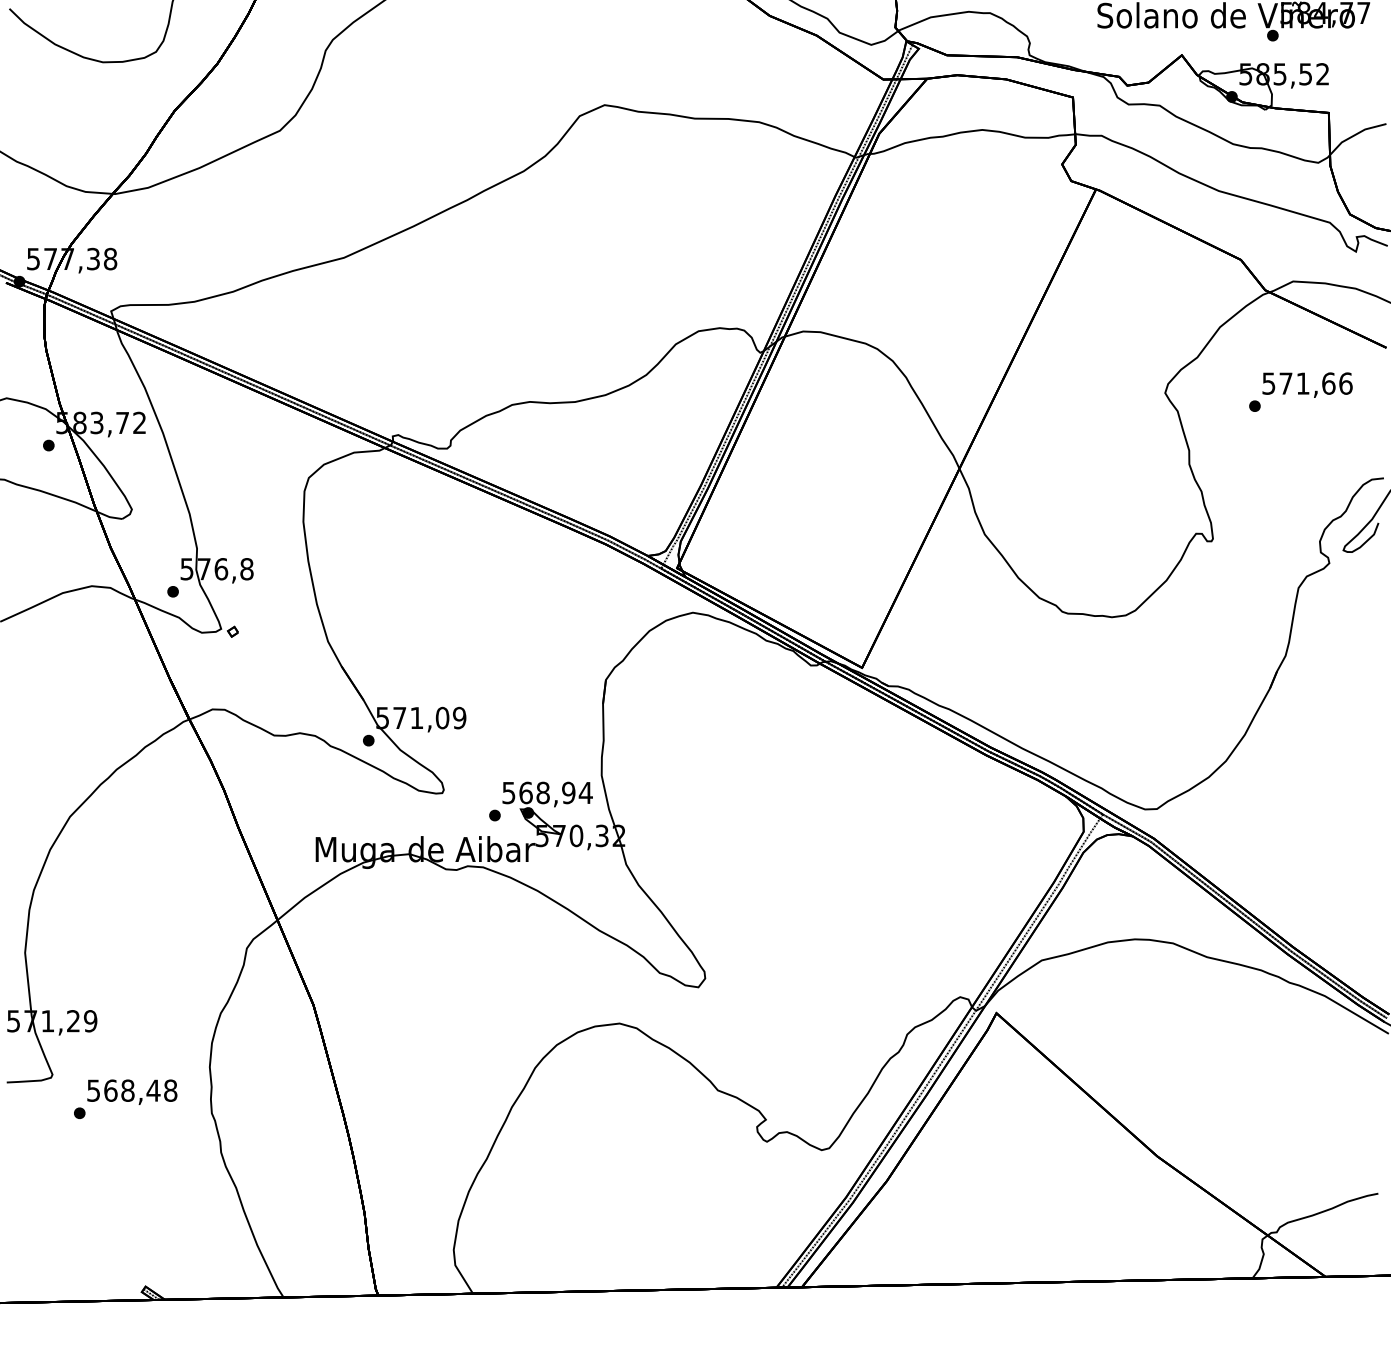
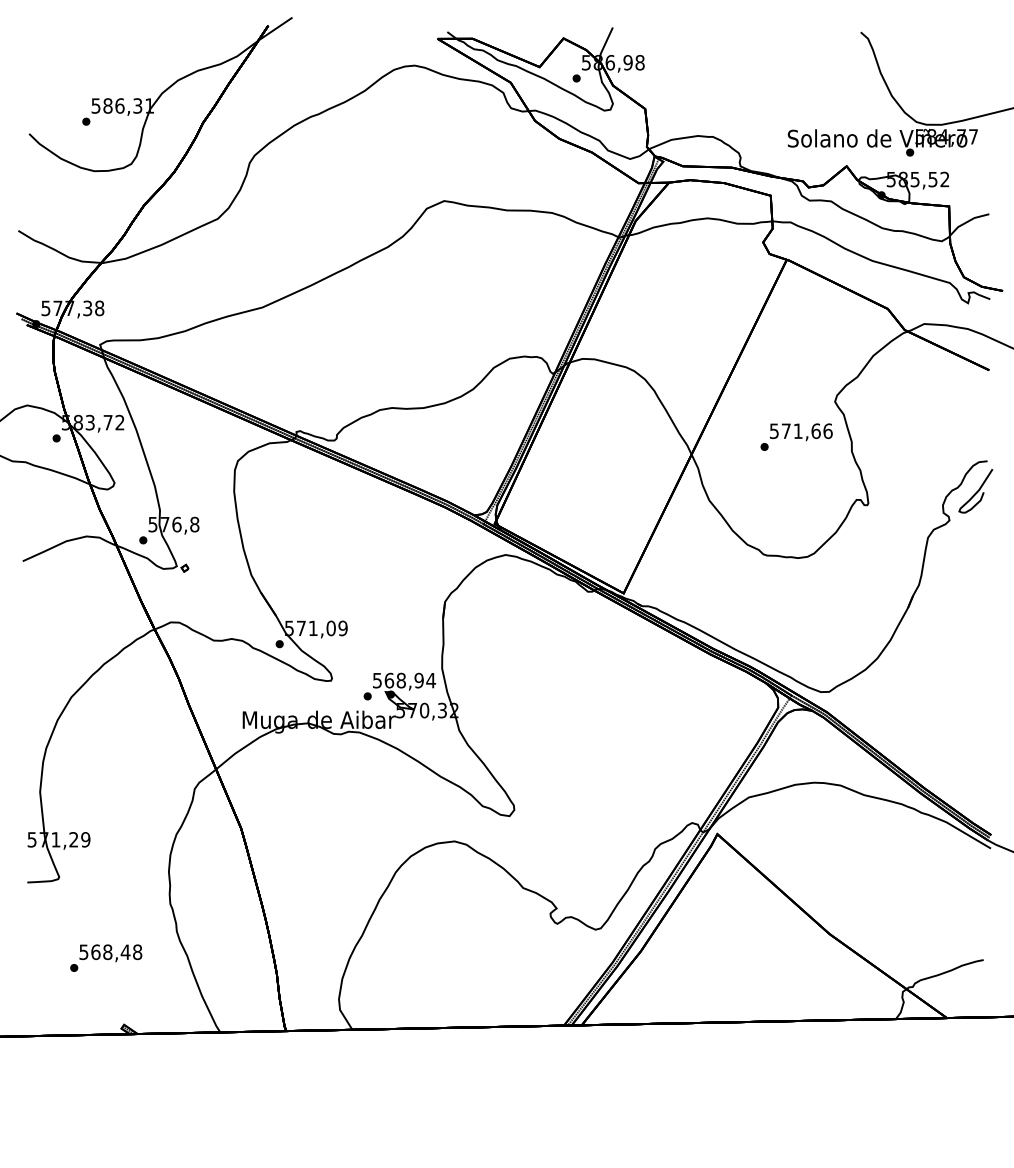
text: (1300, 391) -> (796, 436), moved
text: (126, 1098) -> (106, 957), moved

